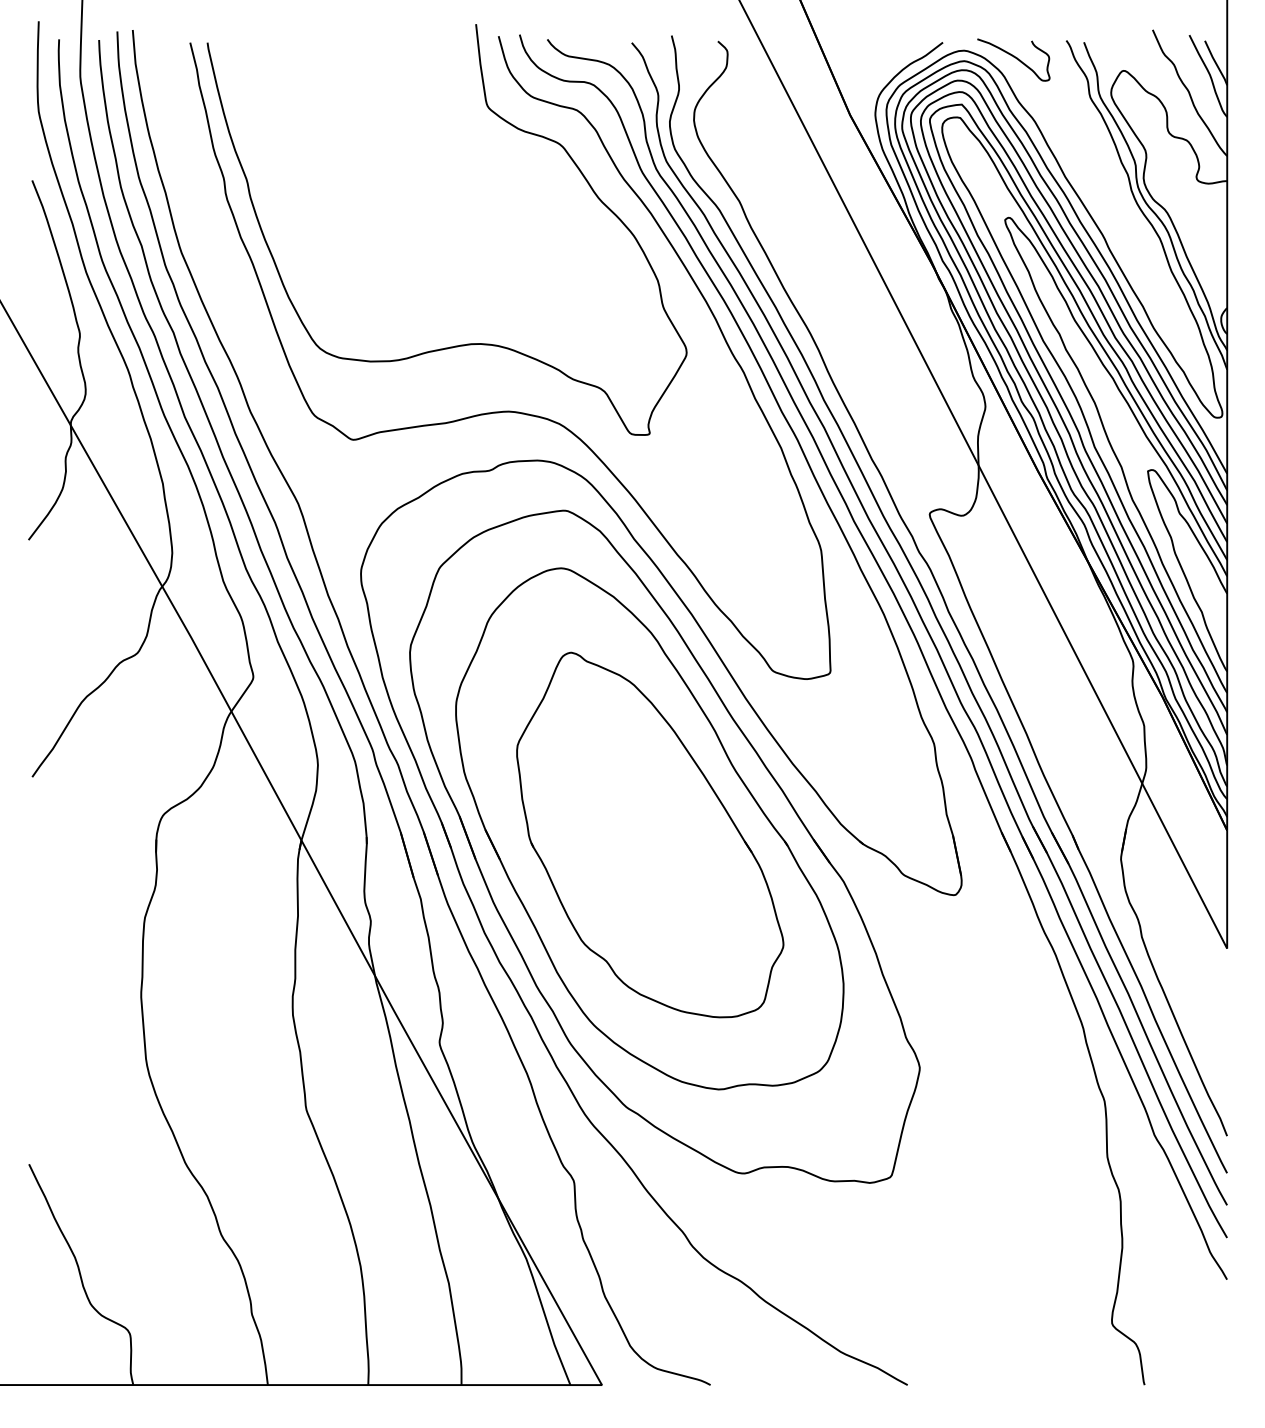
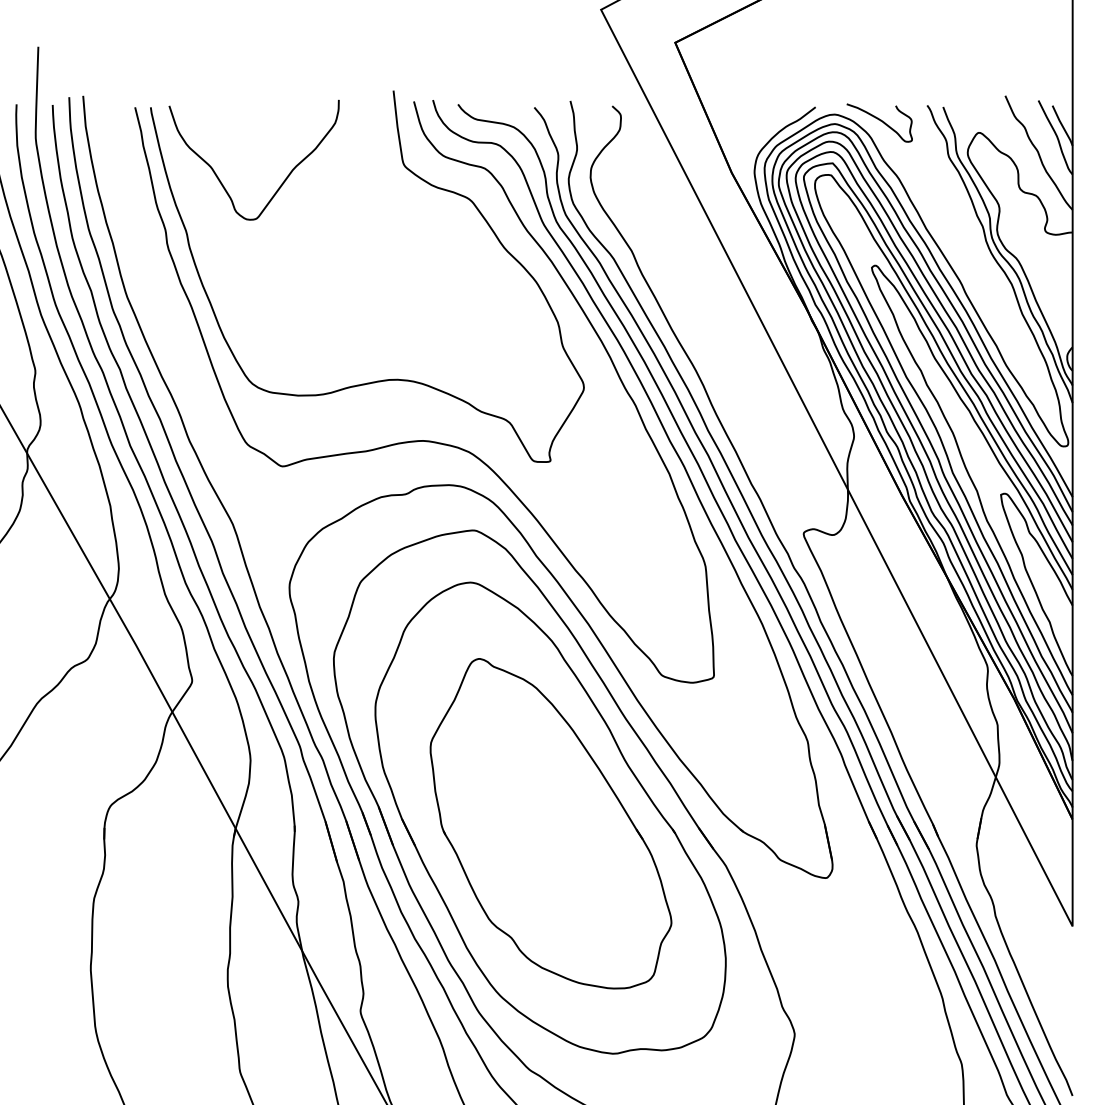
curve: (352, 126) -> (281, 183), added

